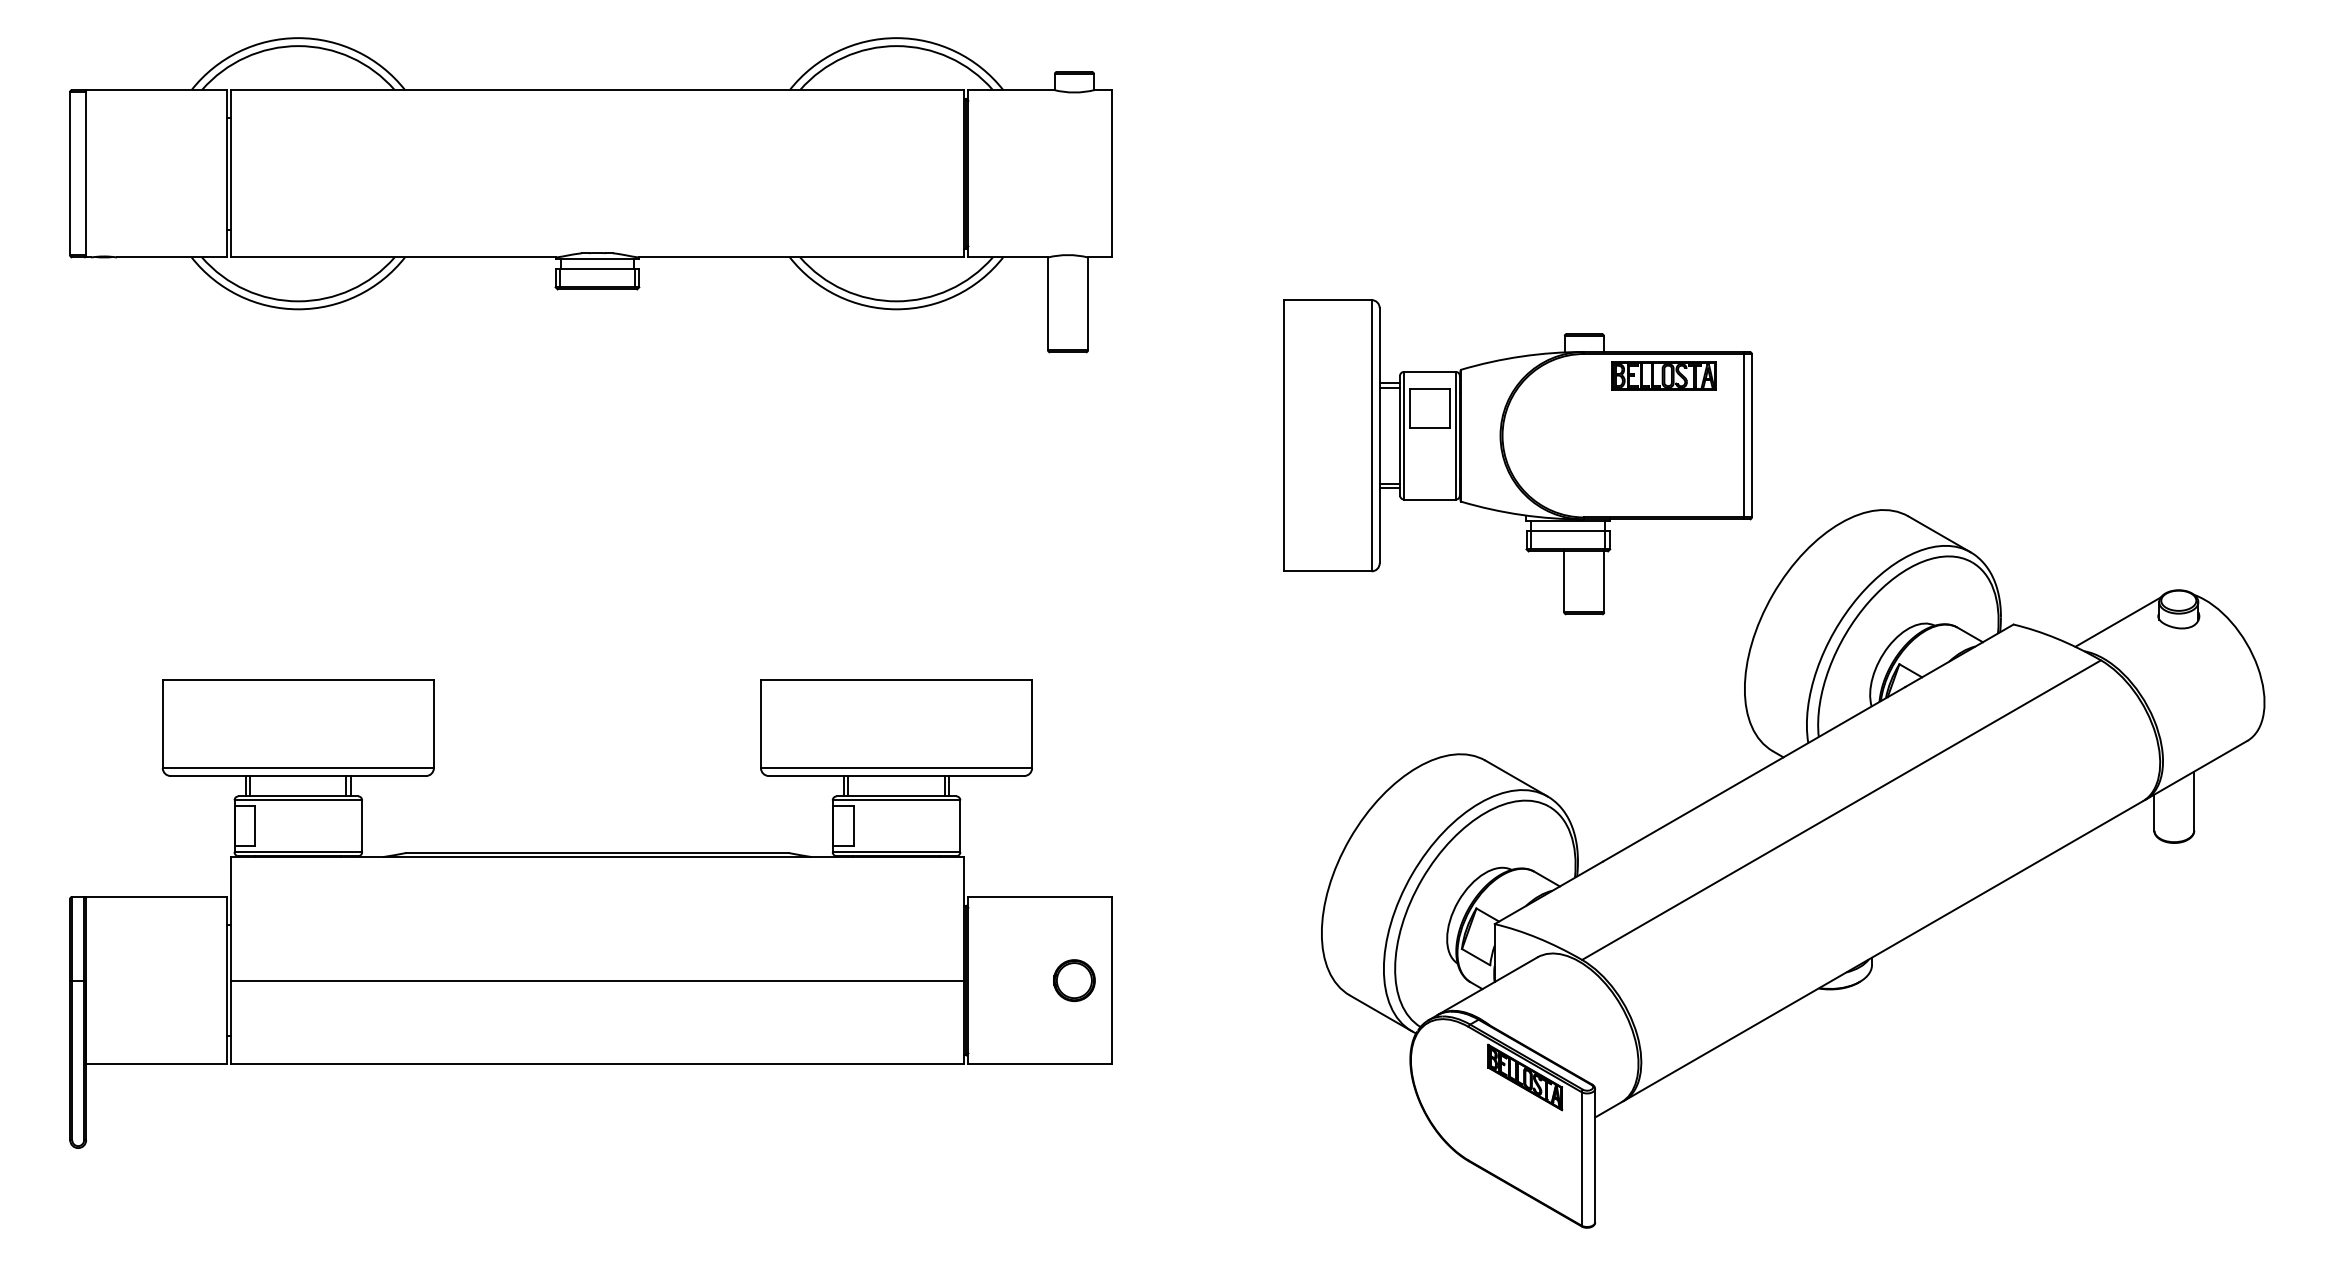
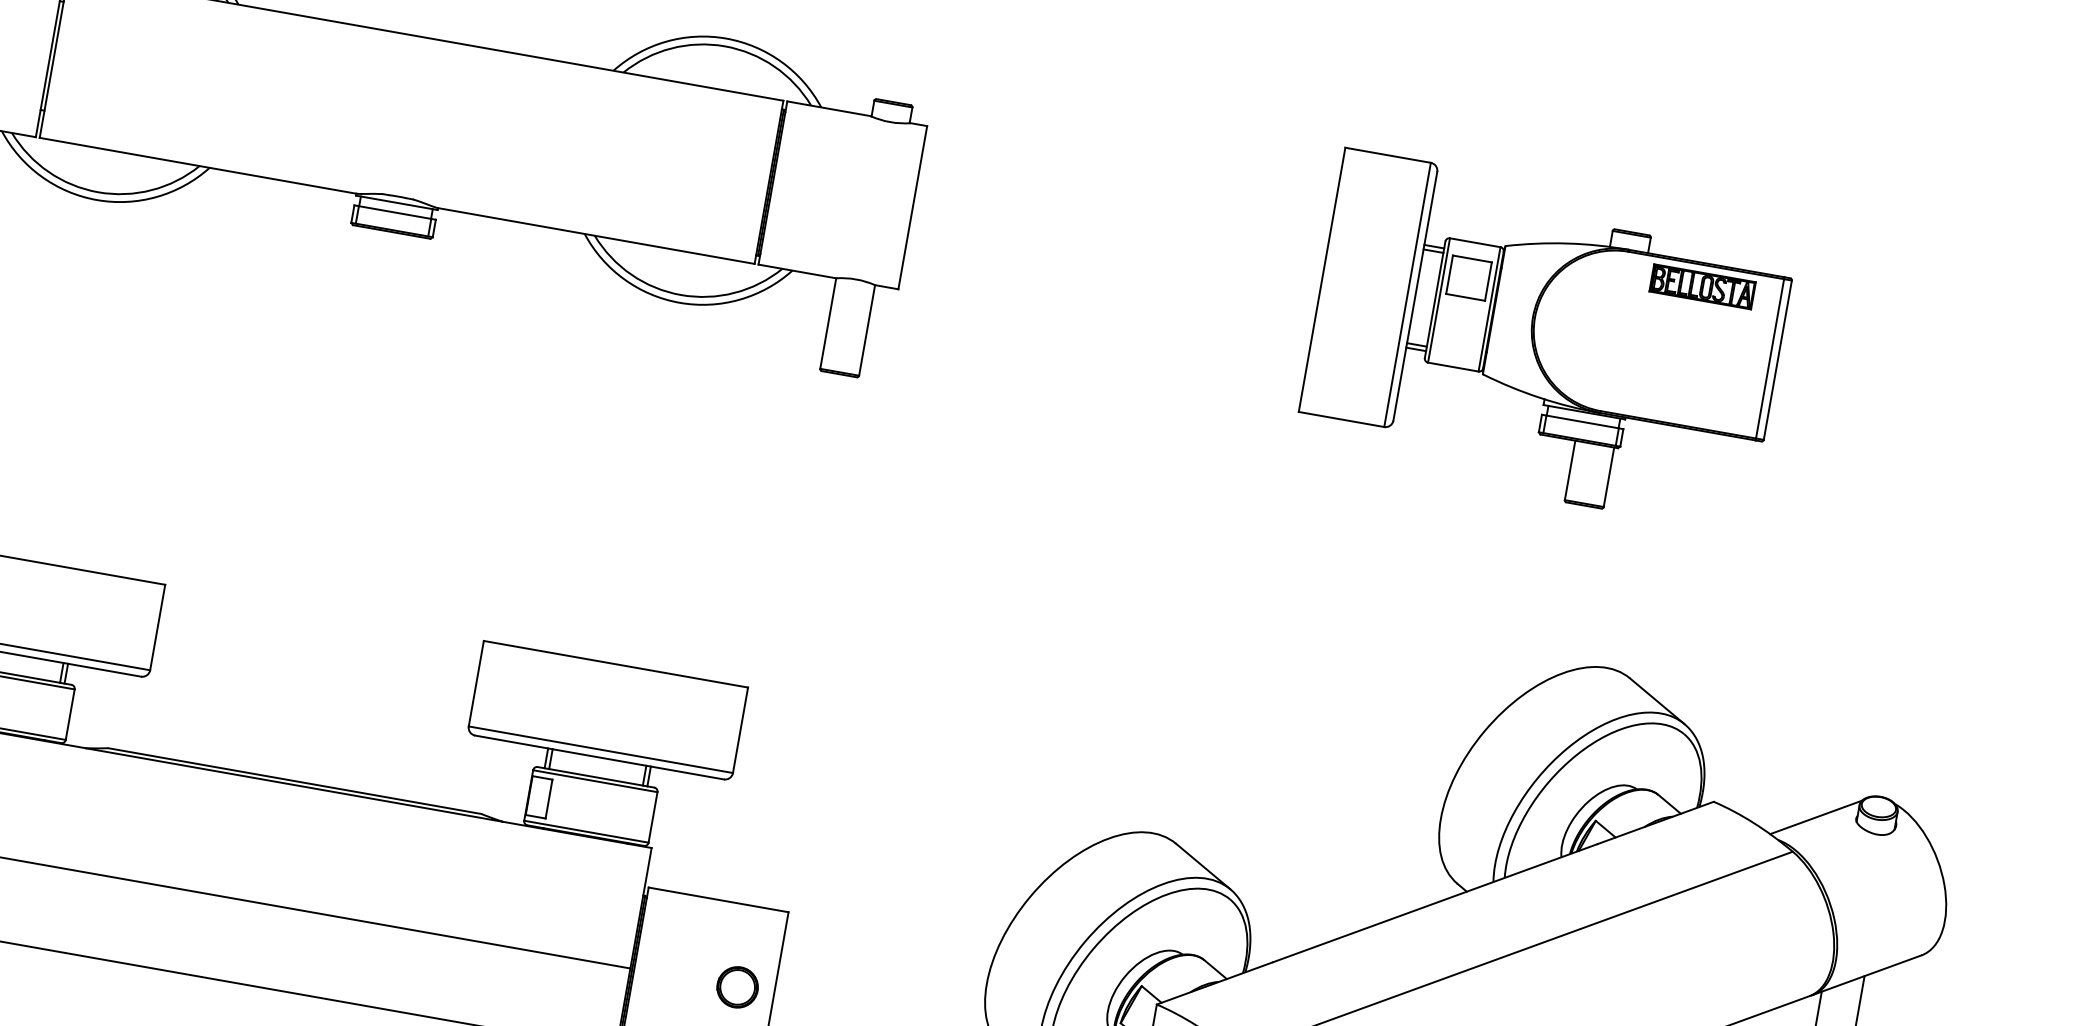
part: (1517, 457) -> (1545, 341), moved

